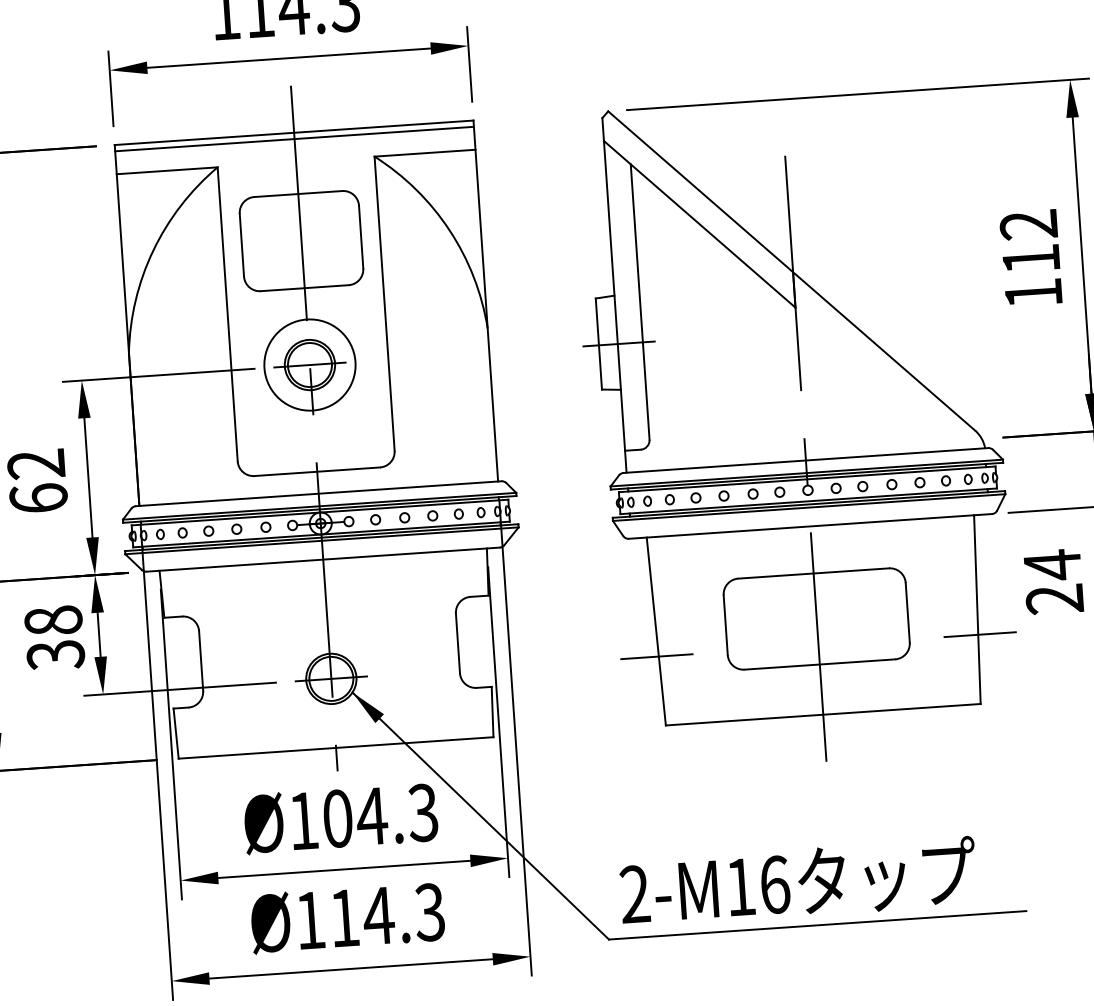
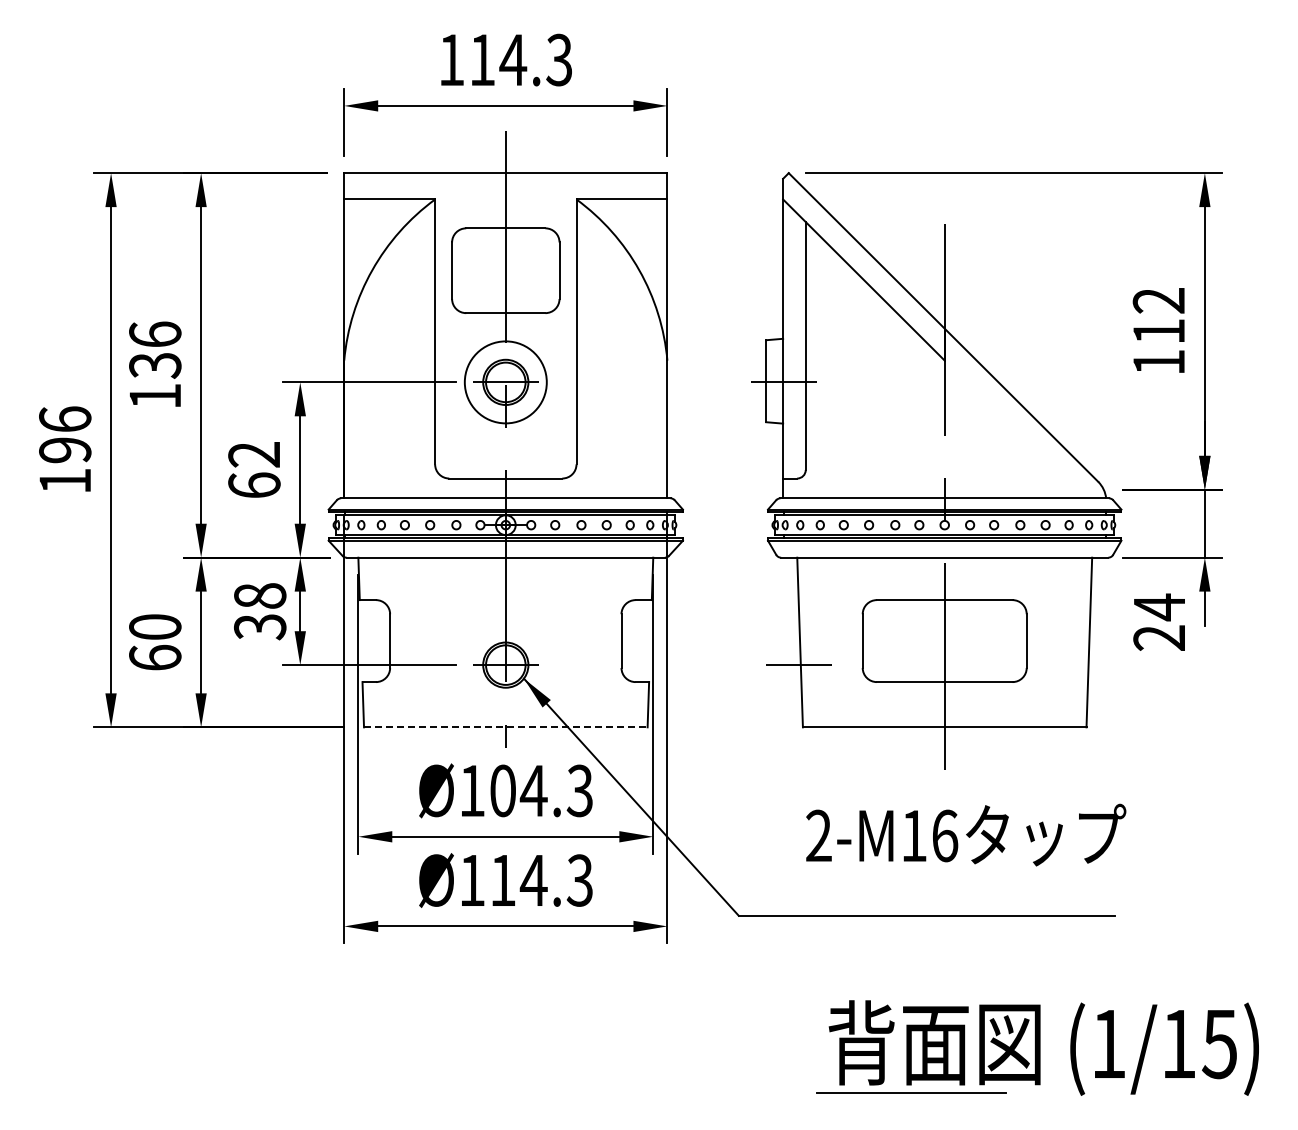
line: (294, 138) -> (505, 178), removed
line: (980, 635) -> (1090, 665), removed
line: (335, 748) -> (505, 727), solid -> dashed
text: (798, 881) -> (966, 834), moved

